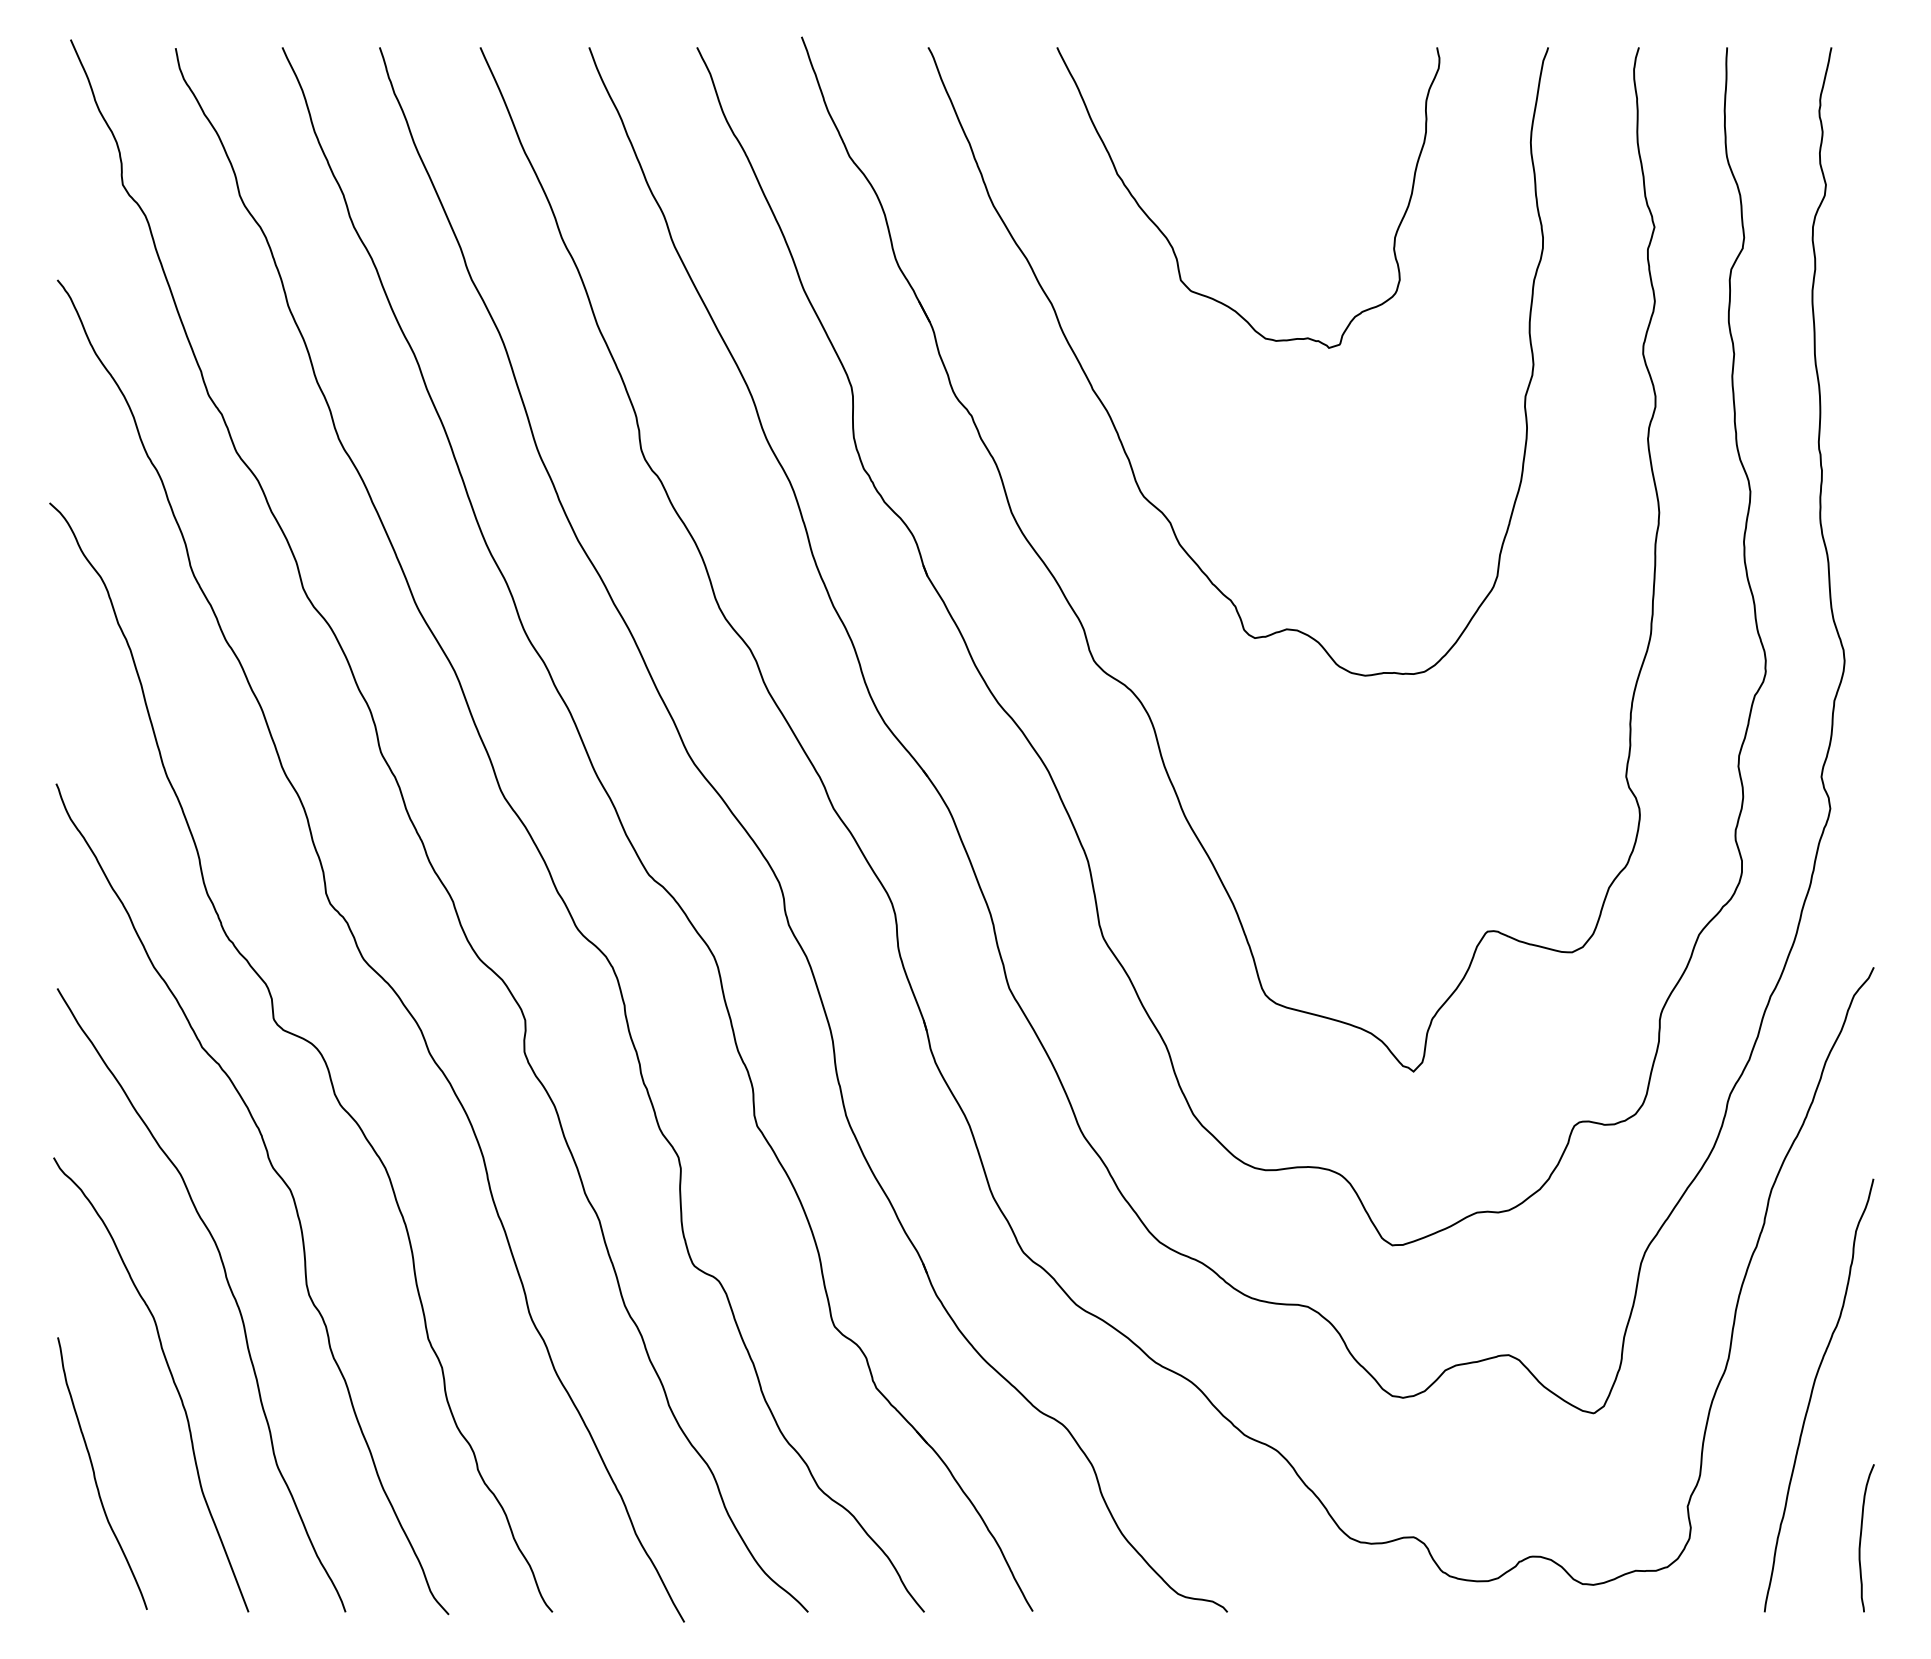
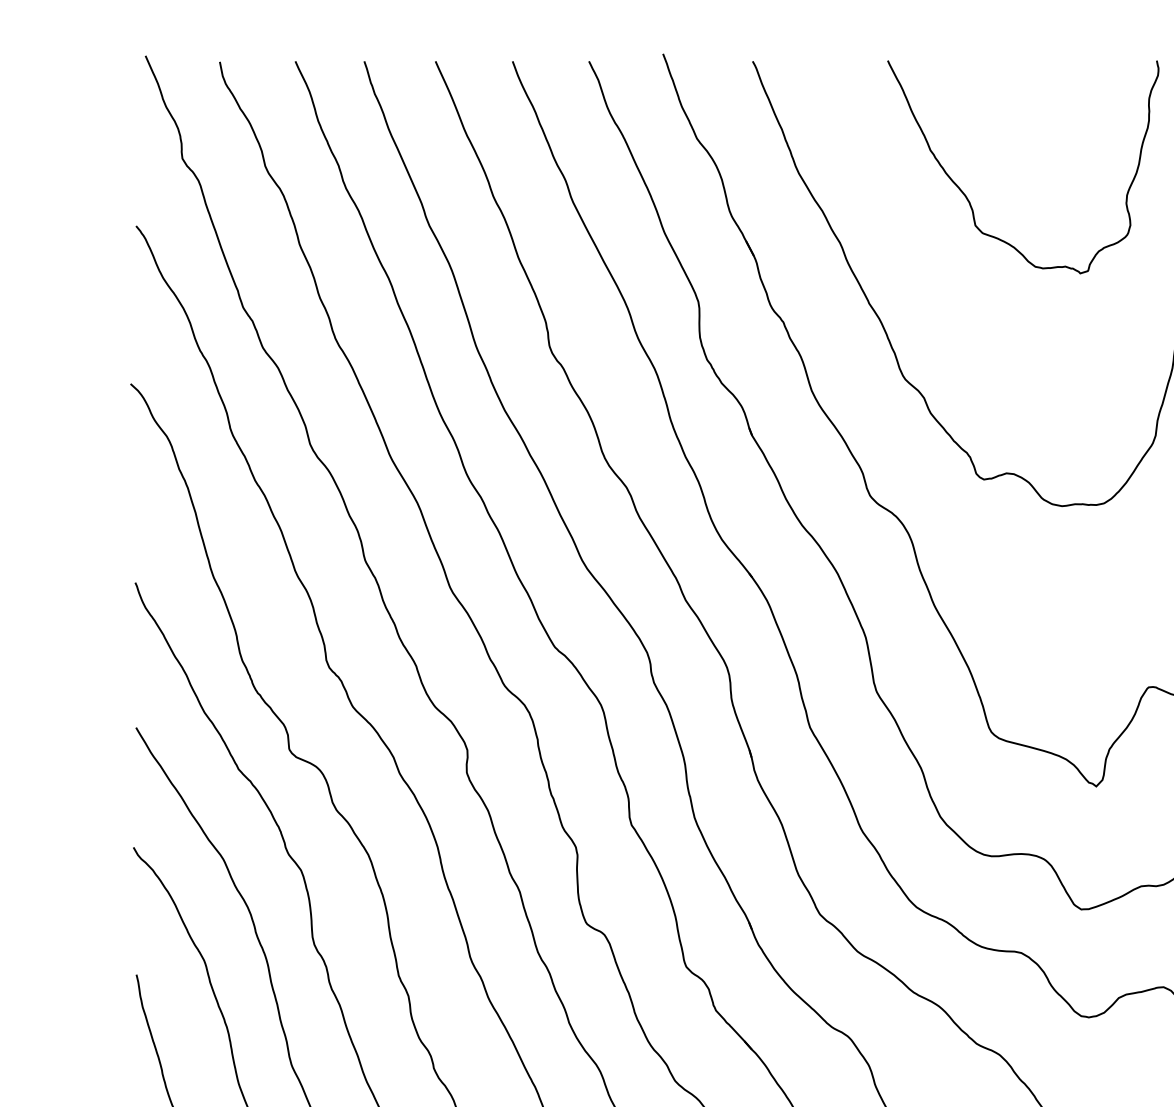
curve: (1172, 245) -> (969, 200), moved

